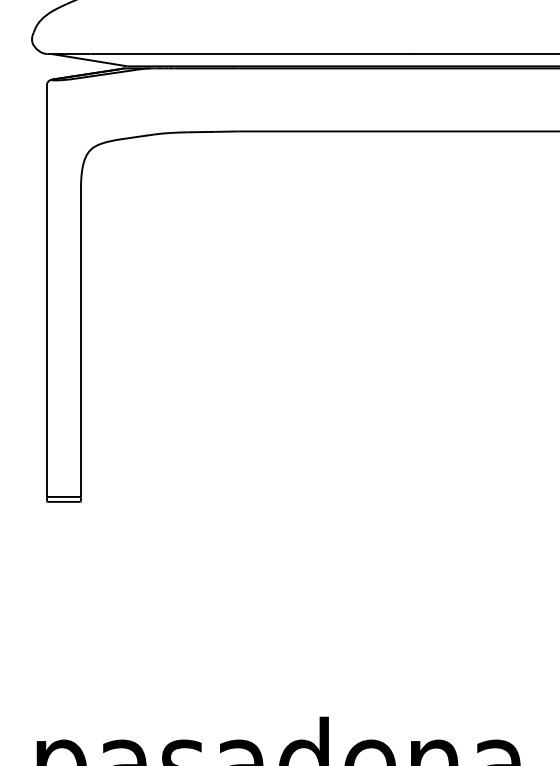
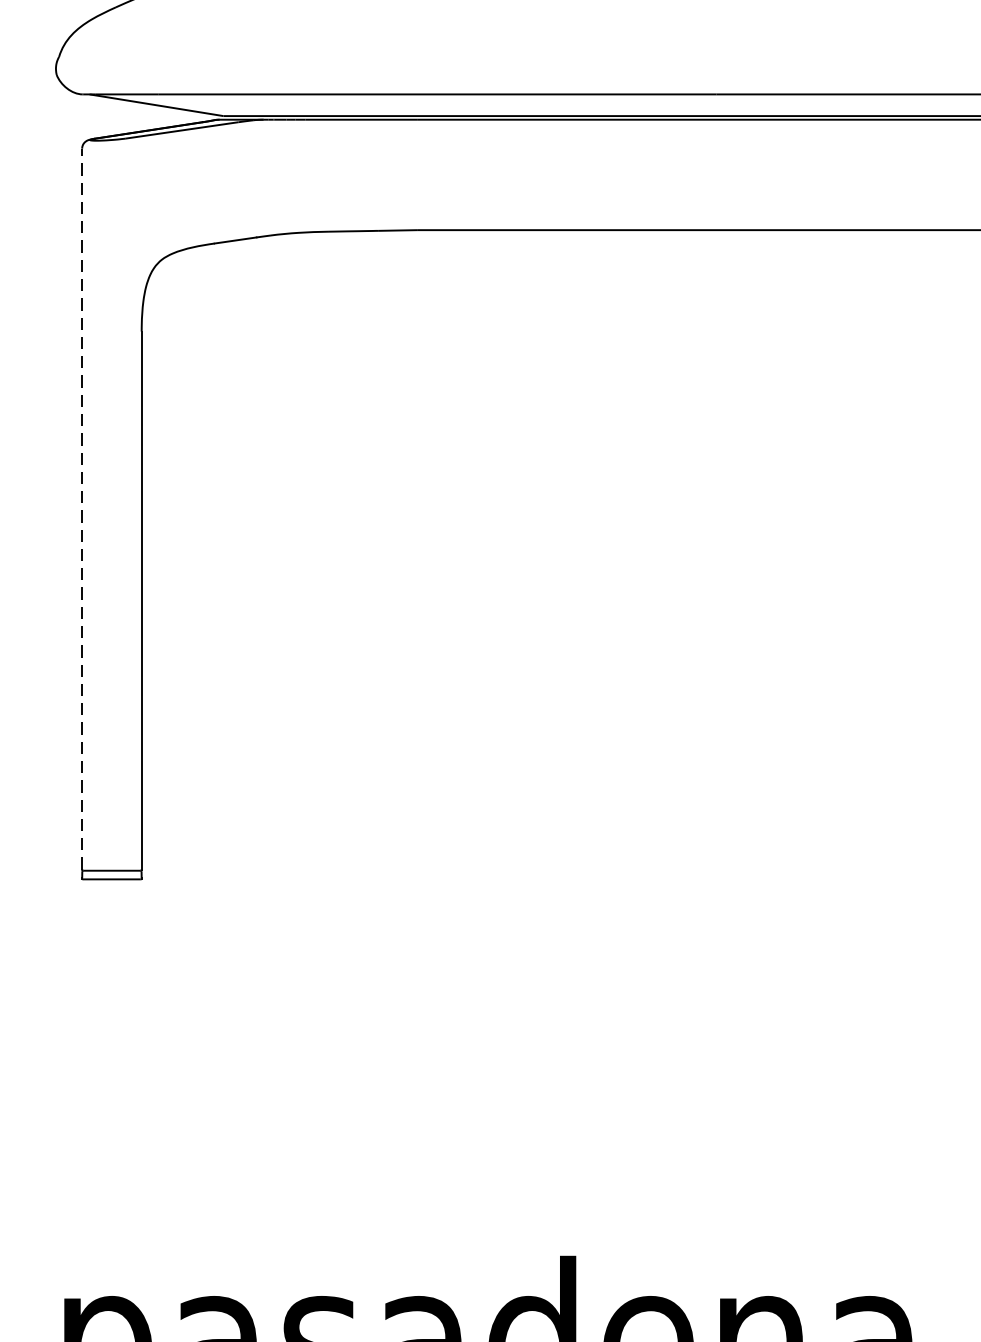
line: (47, 290) -> (83, 508), solid -> dashed

